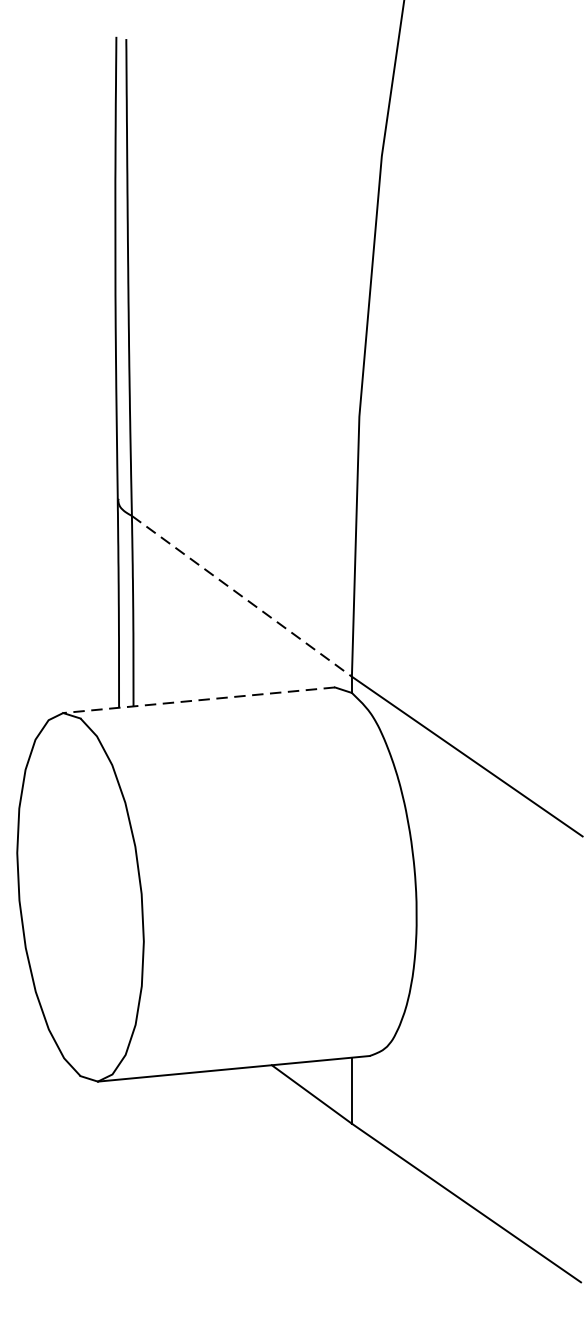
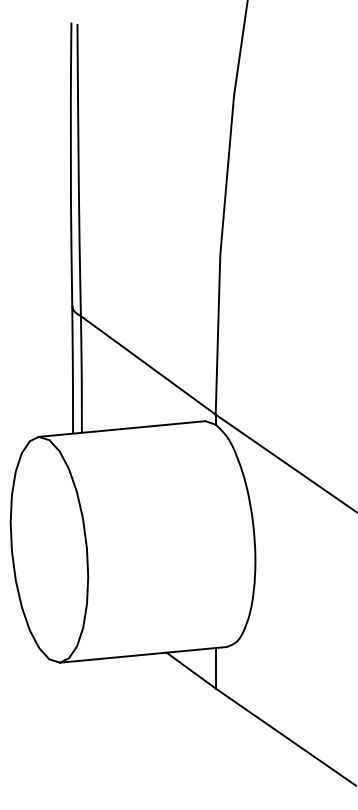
line: (242, 596) -> (148, 365), dashed -> solid
line: (199, 700) -> (122, 429), dashed -> solid

